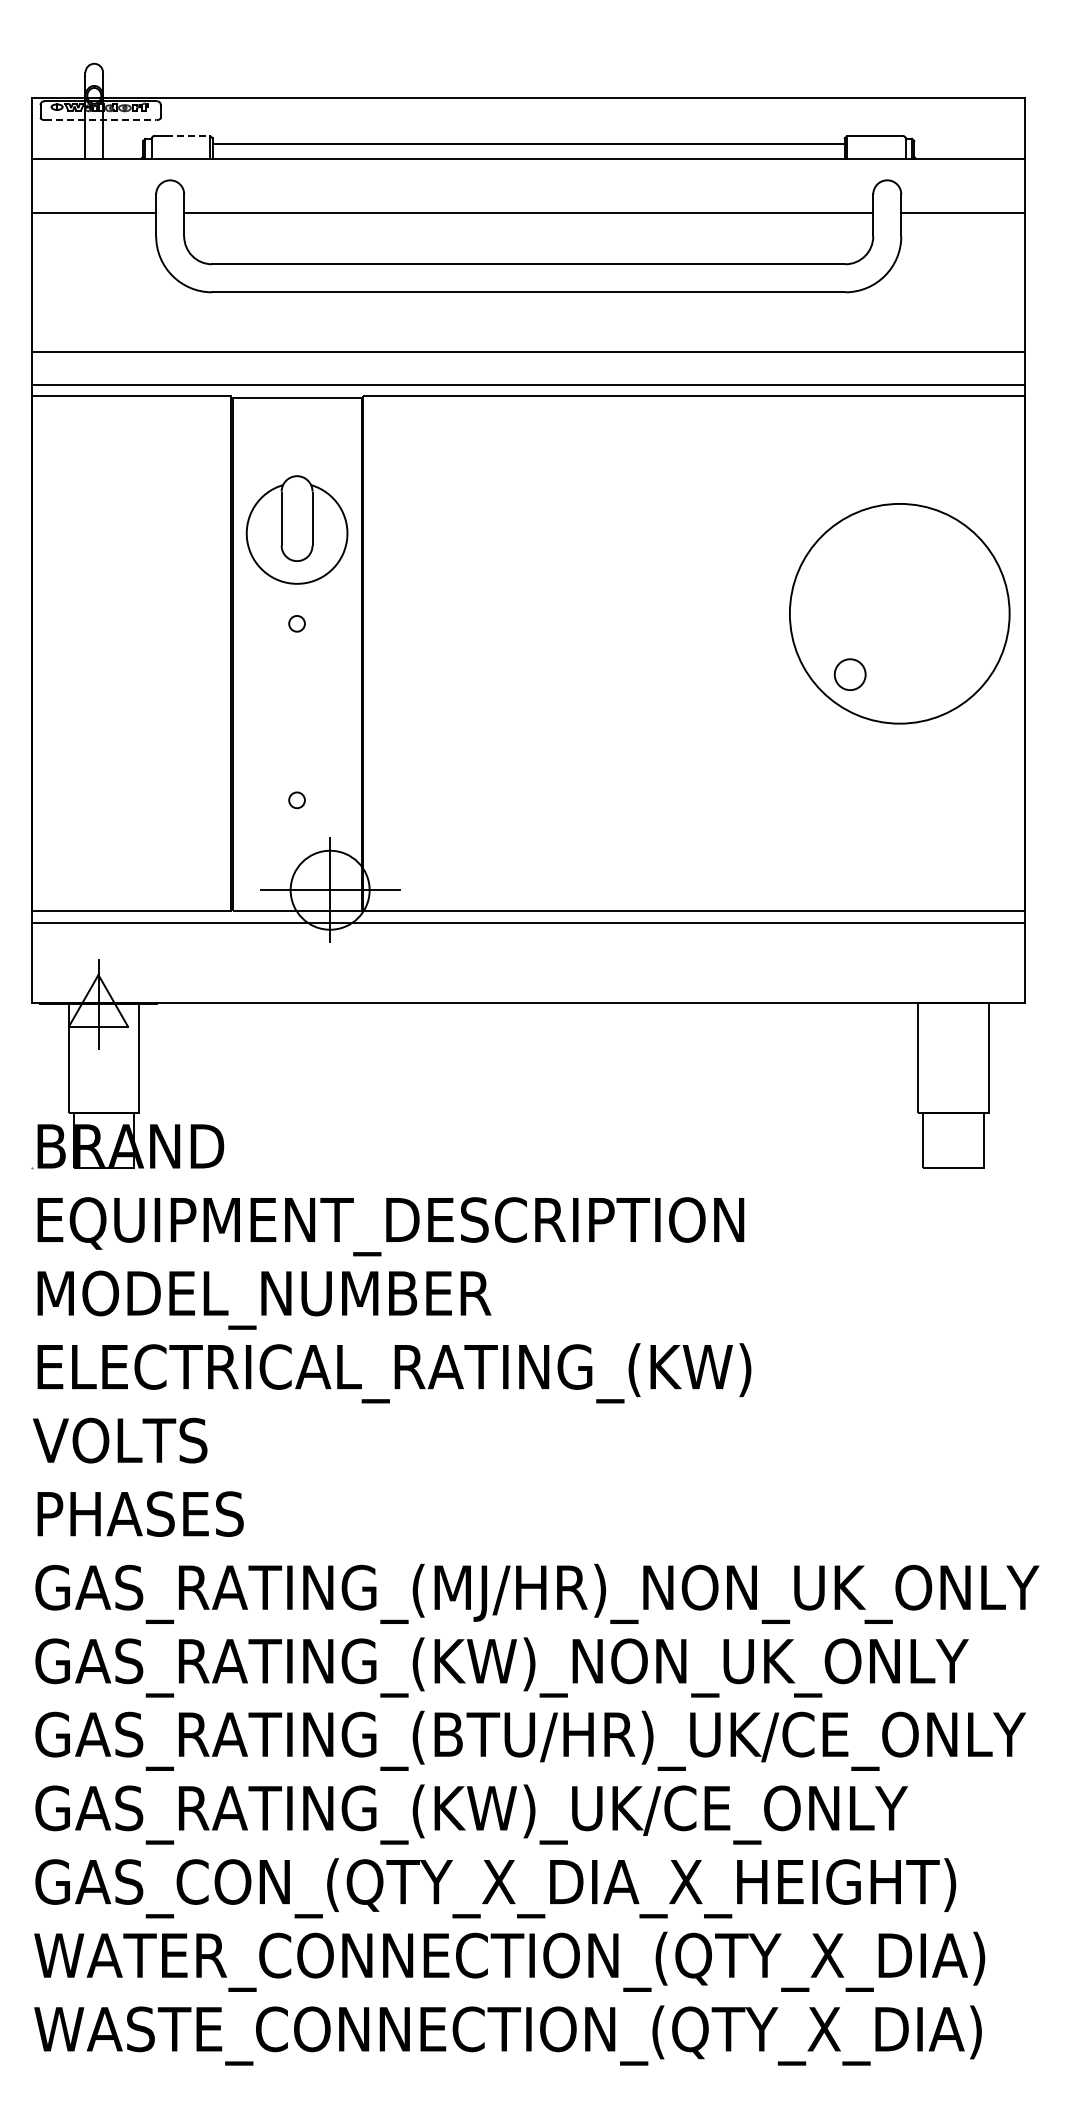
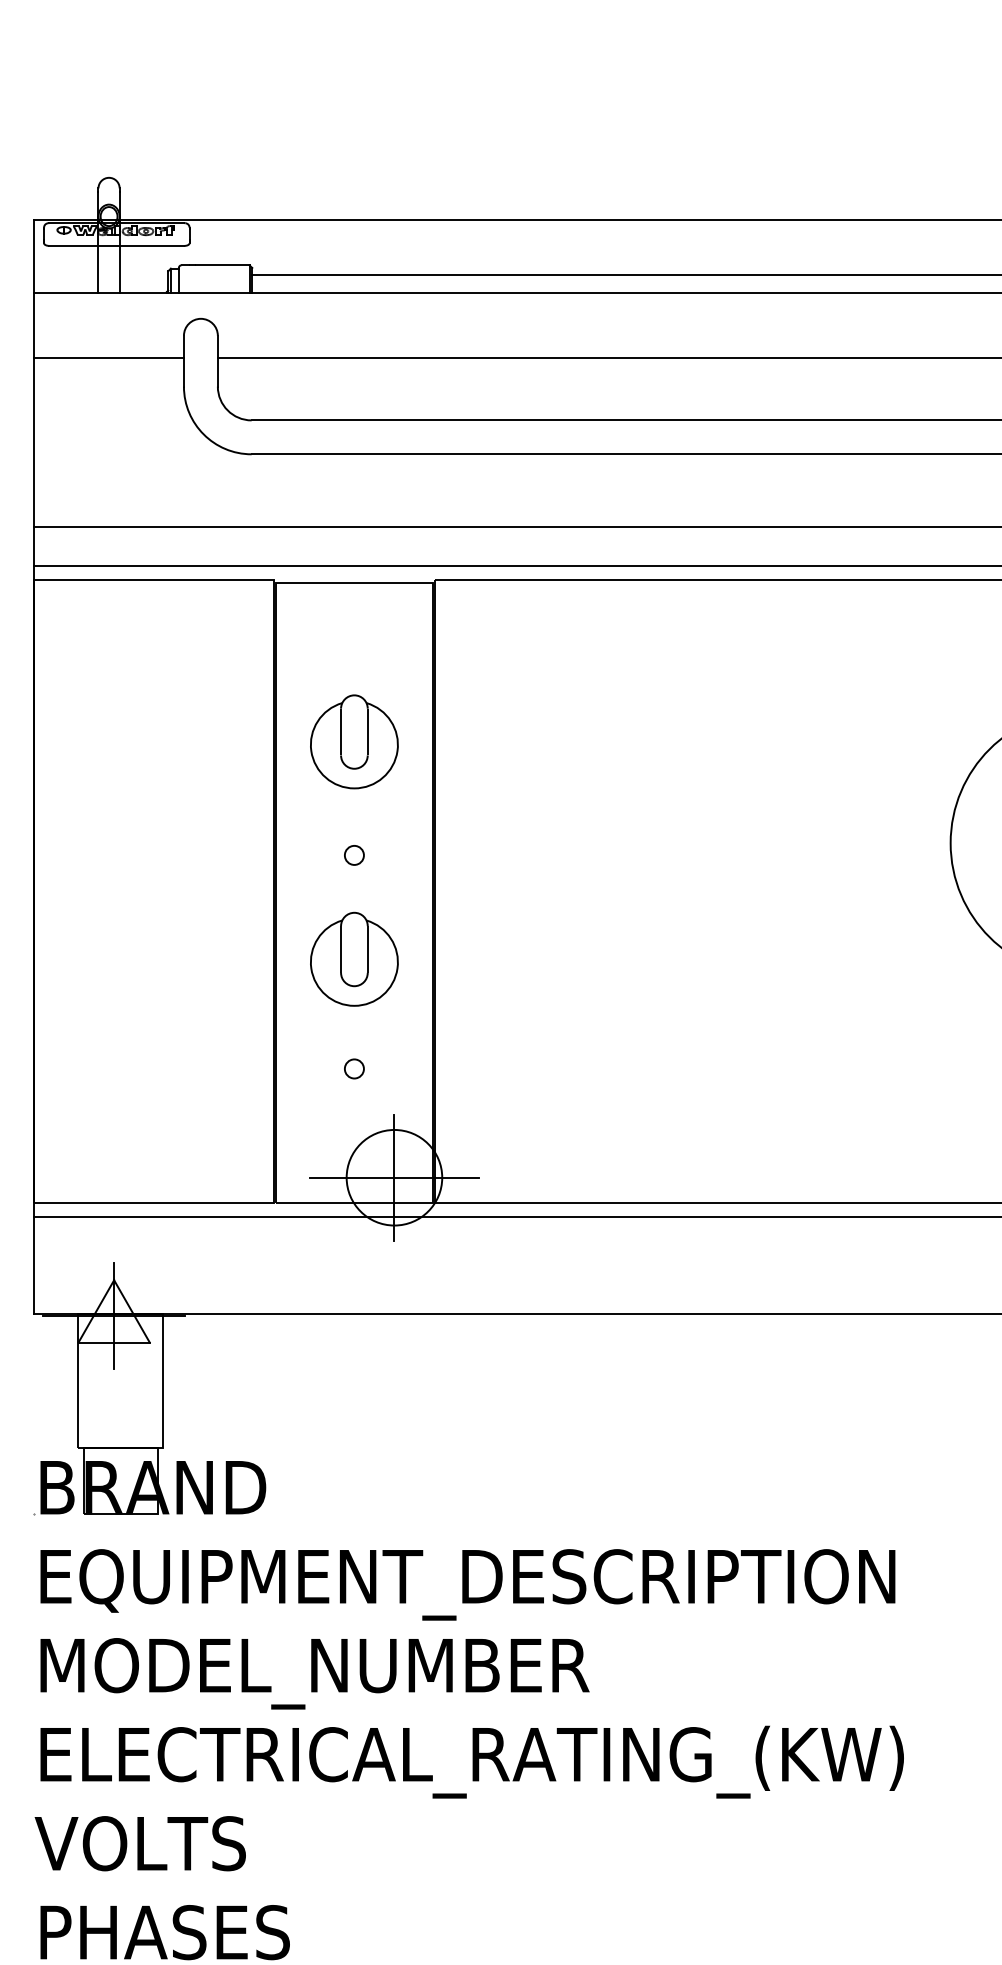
line: (100, 120) -> (116, 246), dashed -> solid
line: (188, 136) -> (223, 265), dashed -> solid
part: (296, 529) -> (353, 741), size x0.71
part: (296, 709) -> (353, 959), added

